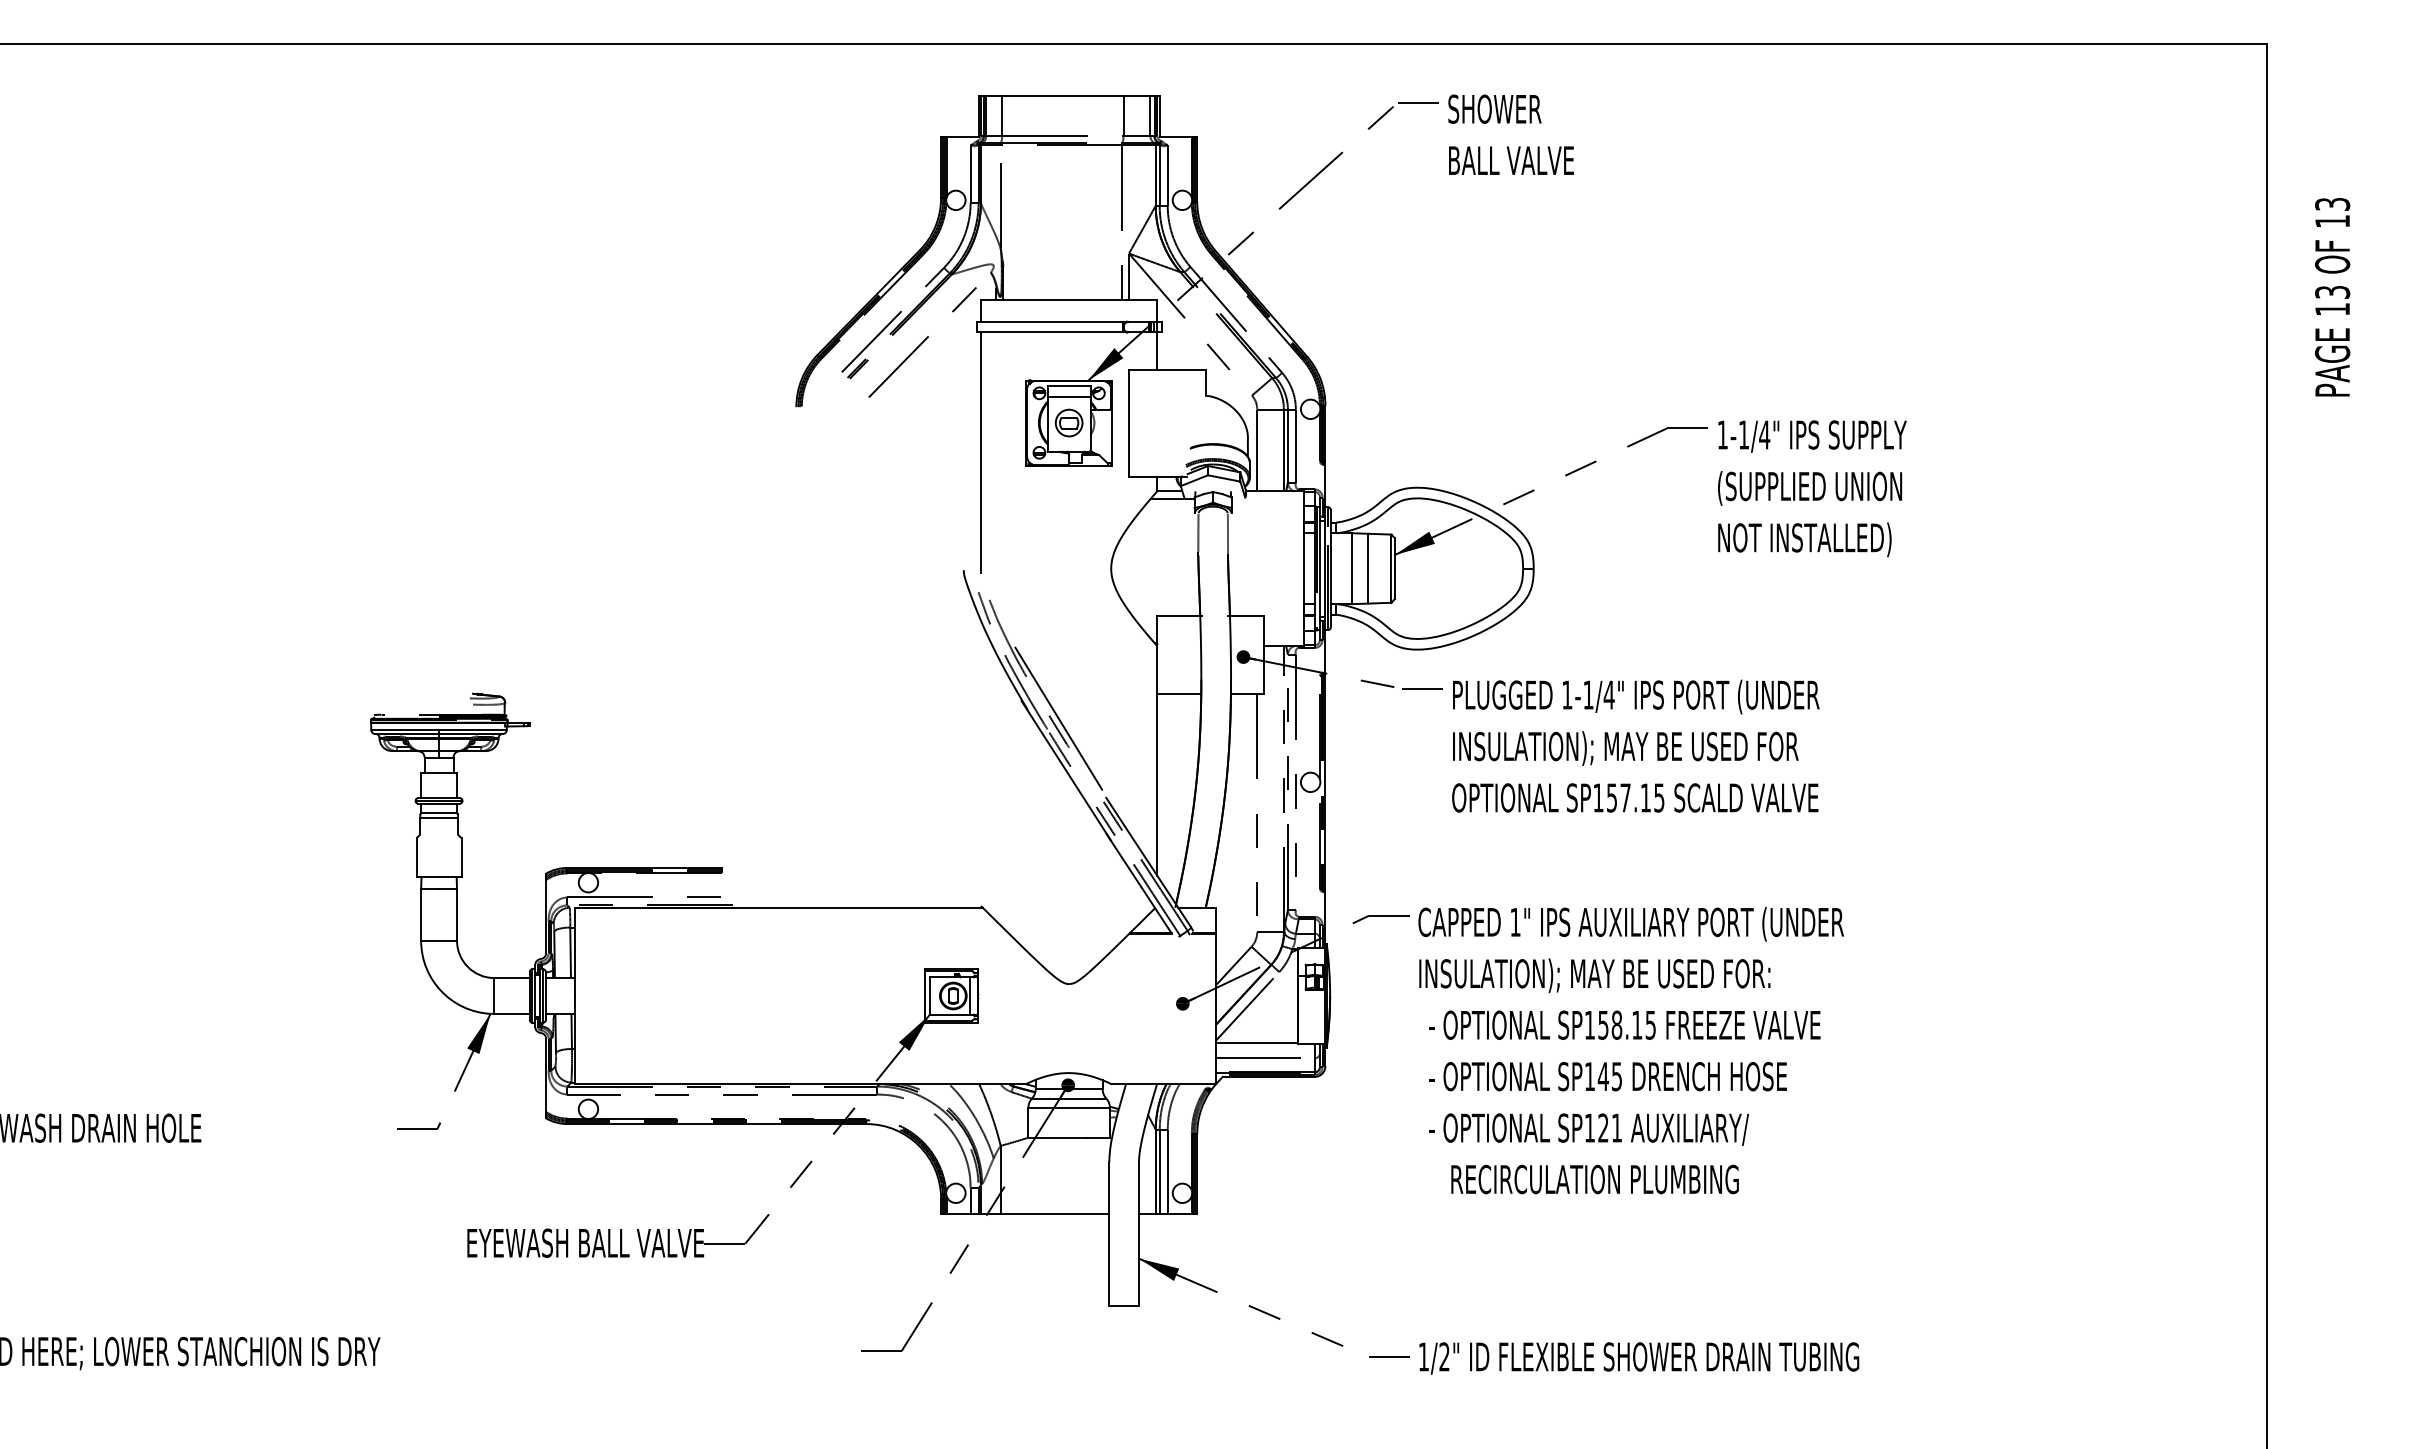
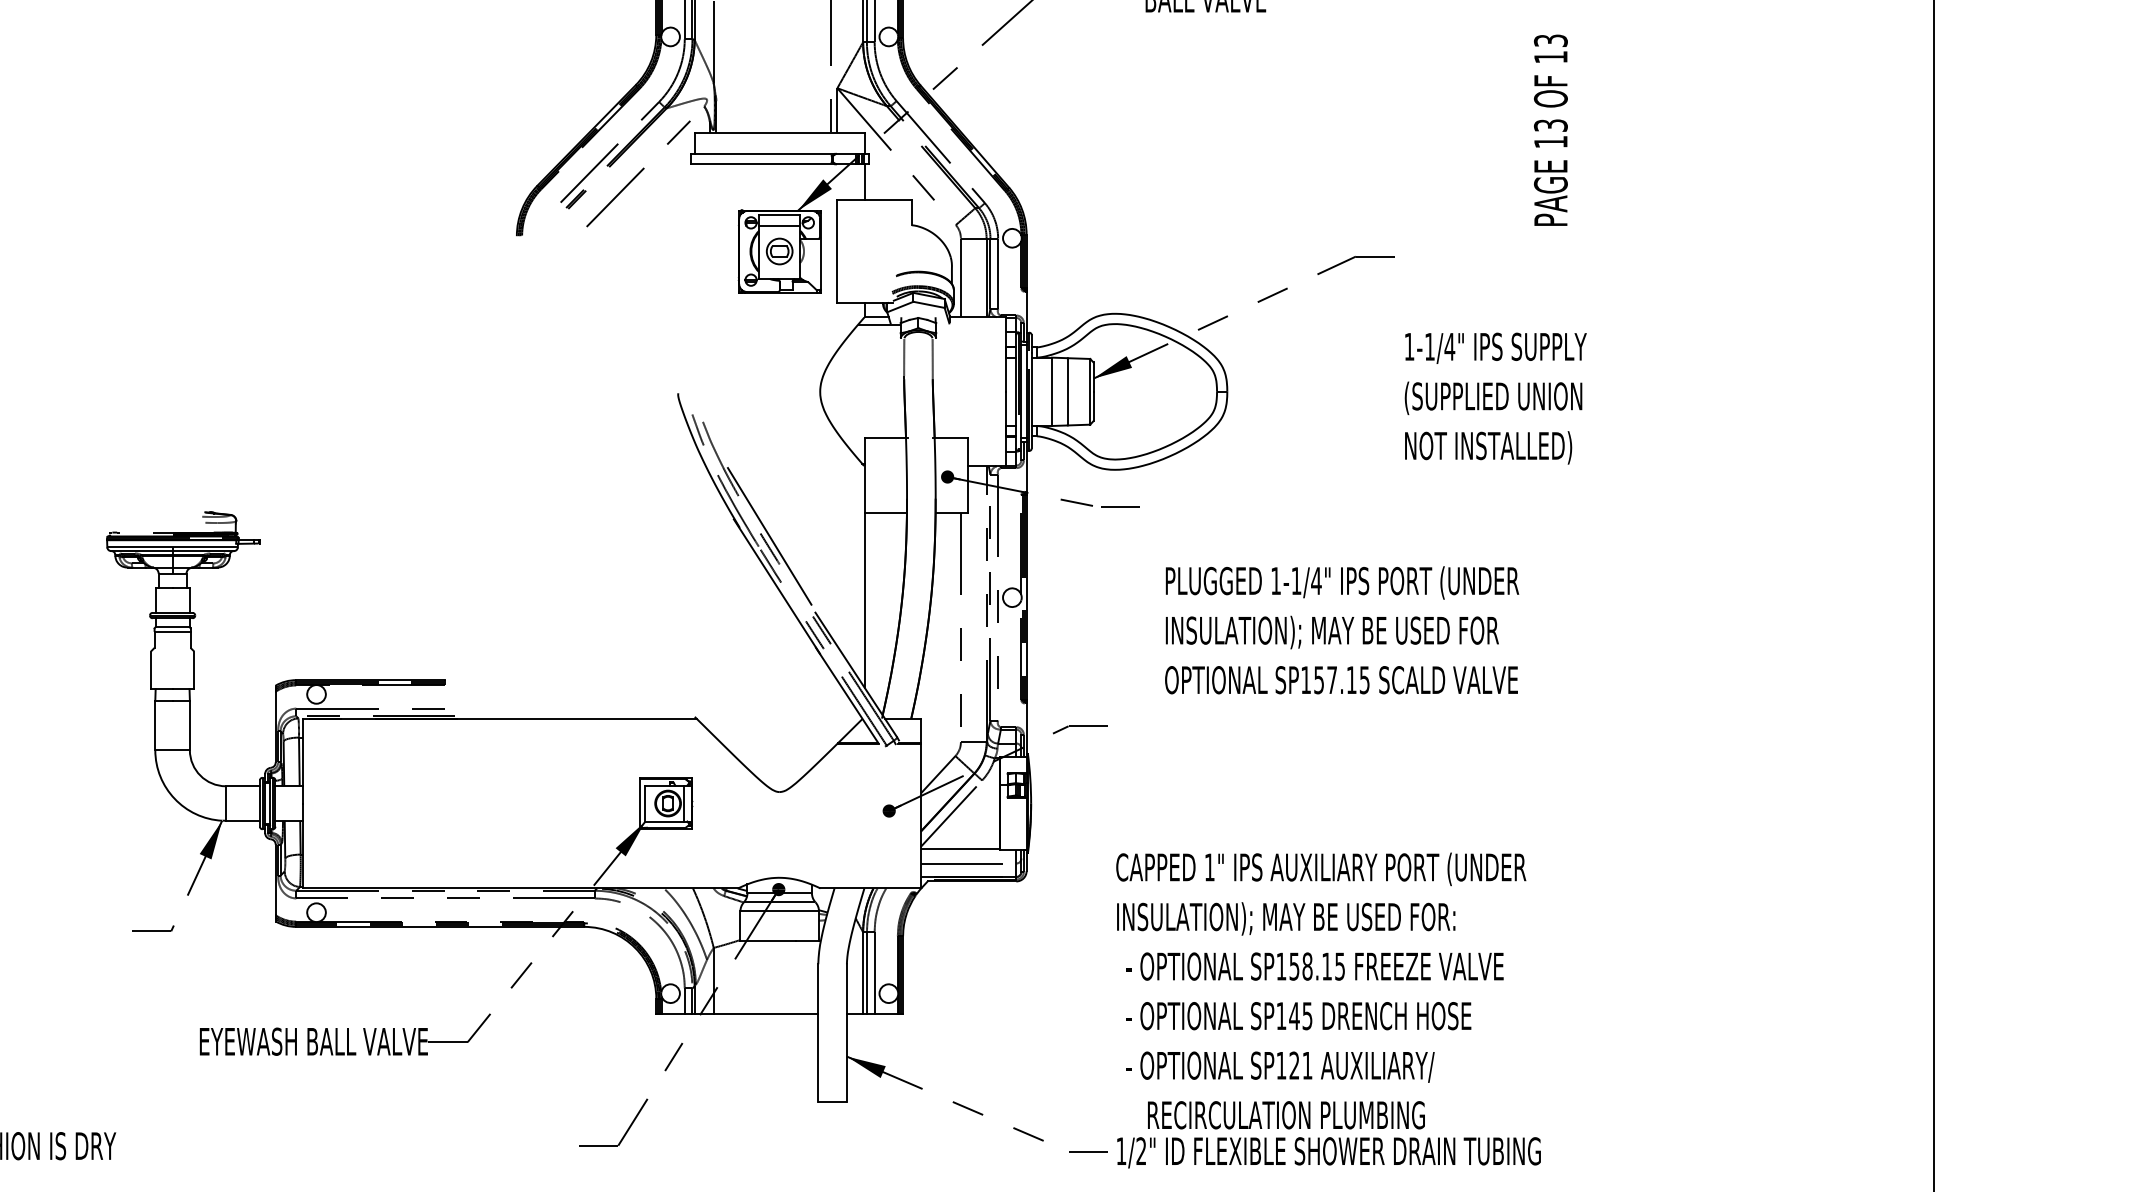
text: (2332, 297) -> (1550, 130), moved
line: (981, 452) -> (695, 279), removed
text: (1812, 488) -> (1495, 398), moved
text: (1635, 745) -> (1341, 629), moved
text: (1630, 1050) -> (1320, 990), moved

